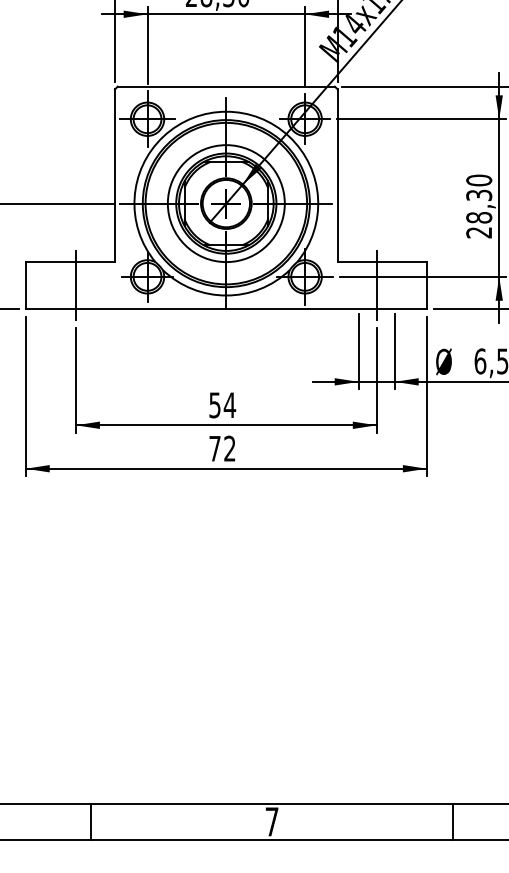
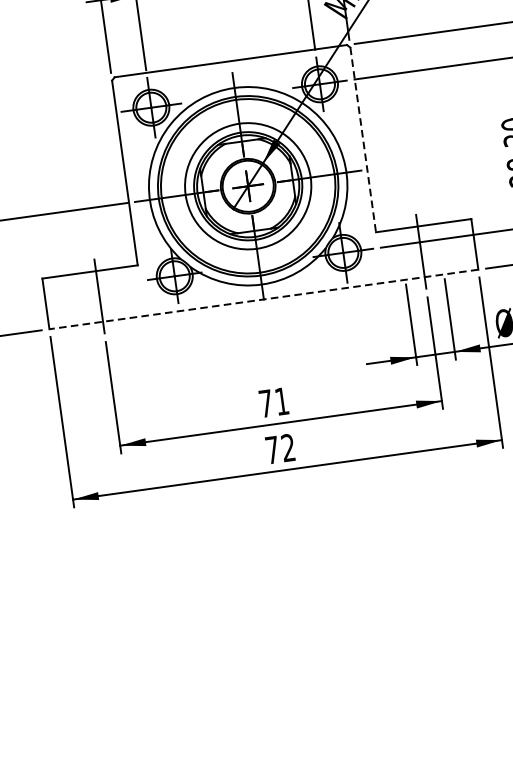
line: (337, 176) -> (363, 140), solid -> dashed
line: (225, 309) -> (263, 299), solid -> dashed
text: (222, 405) -> (274, 402), 54 -> 71

